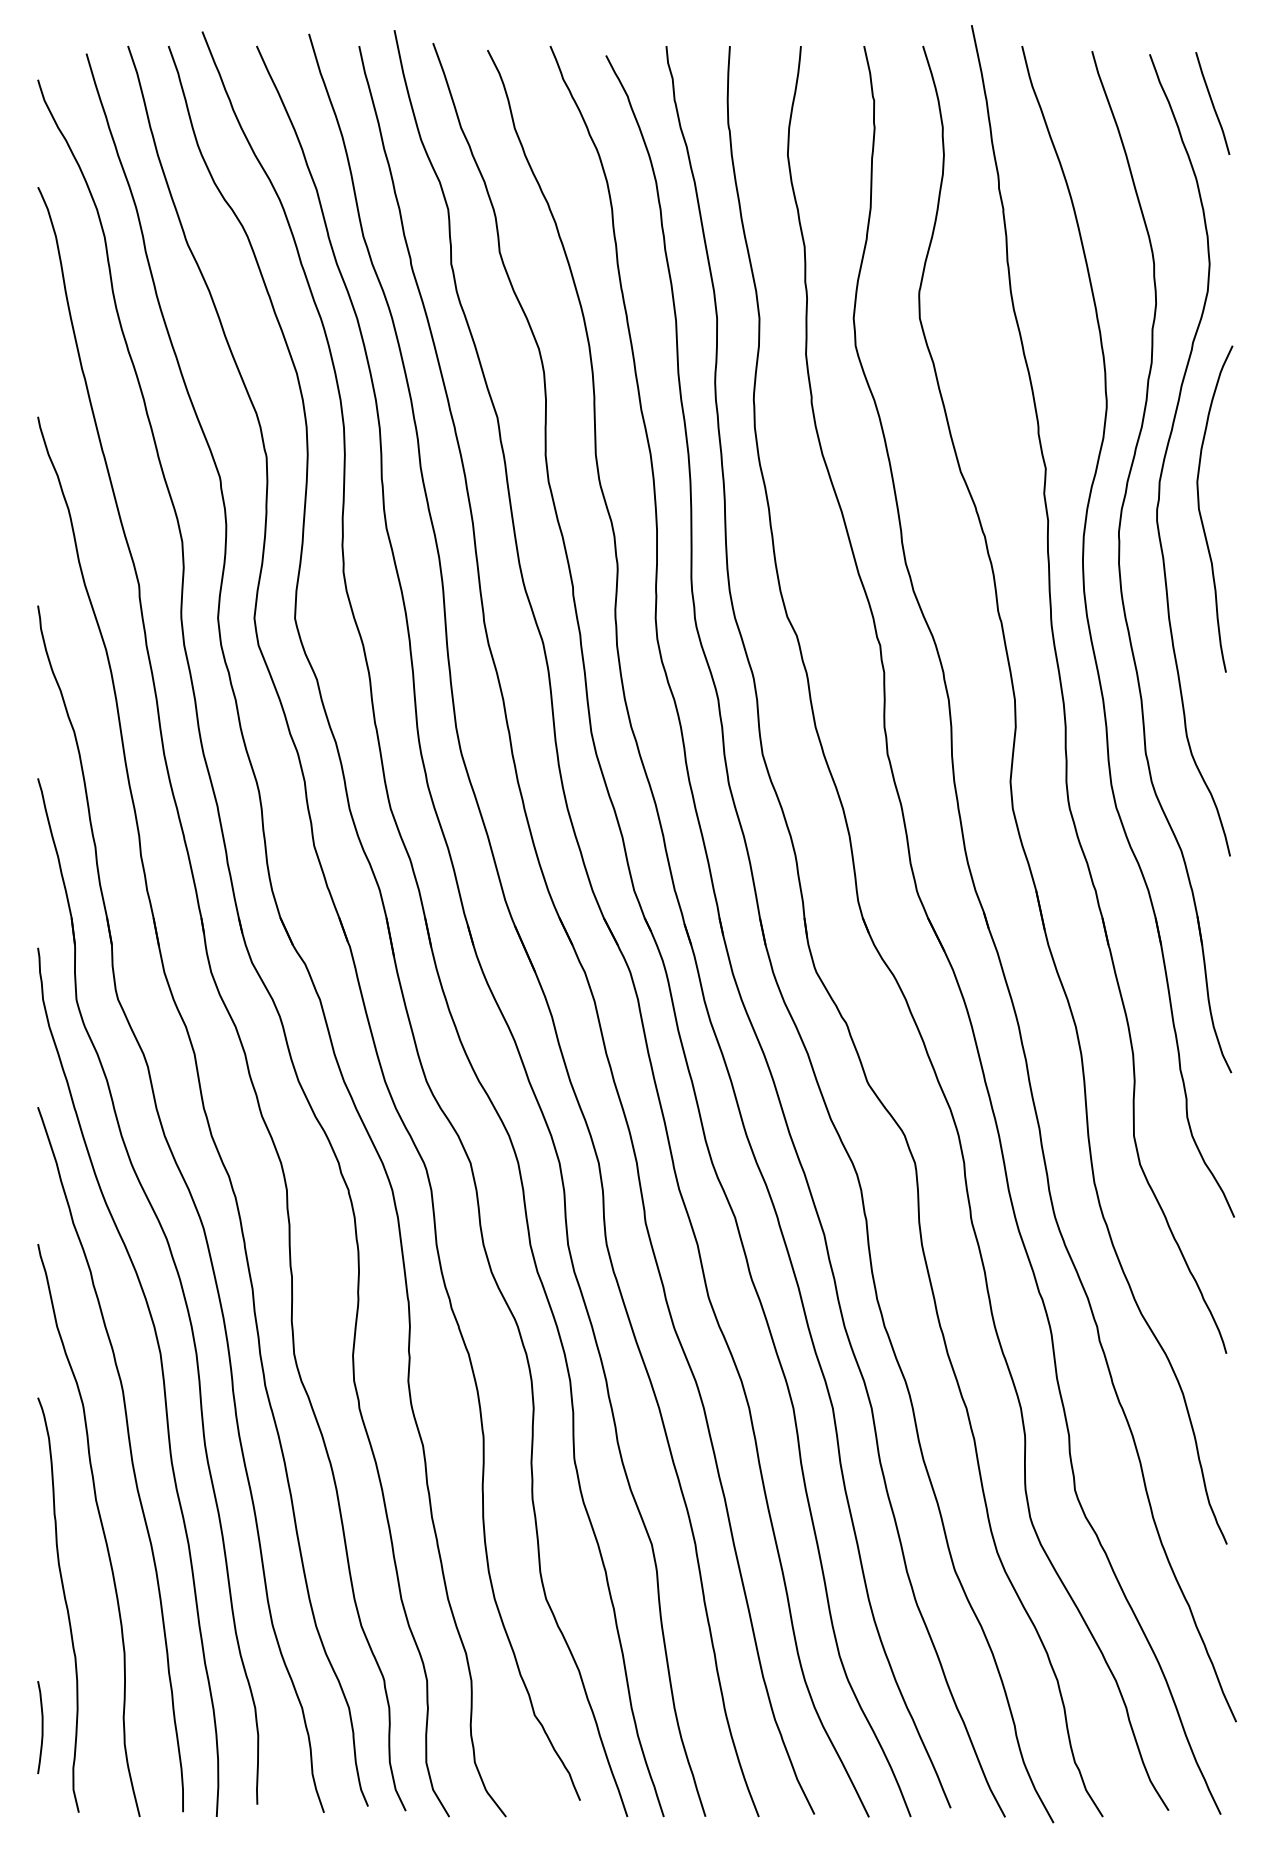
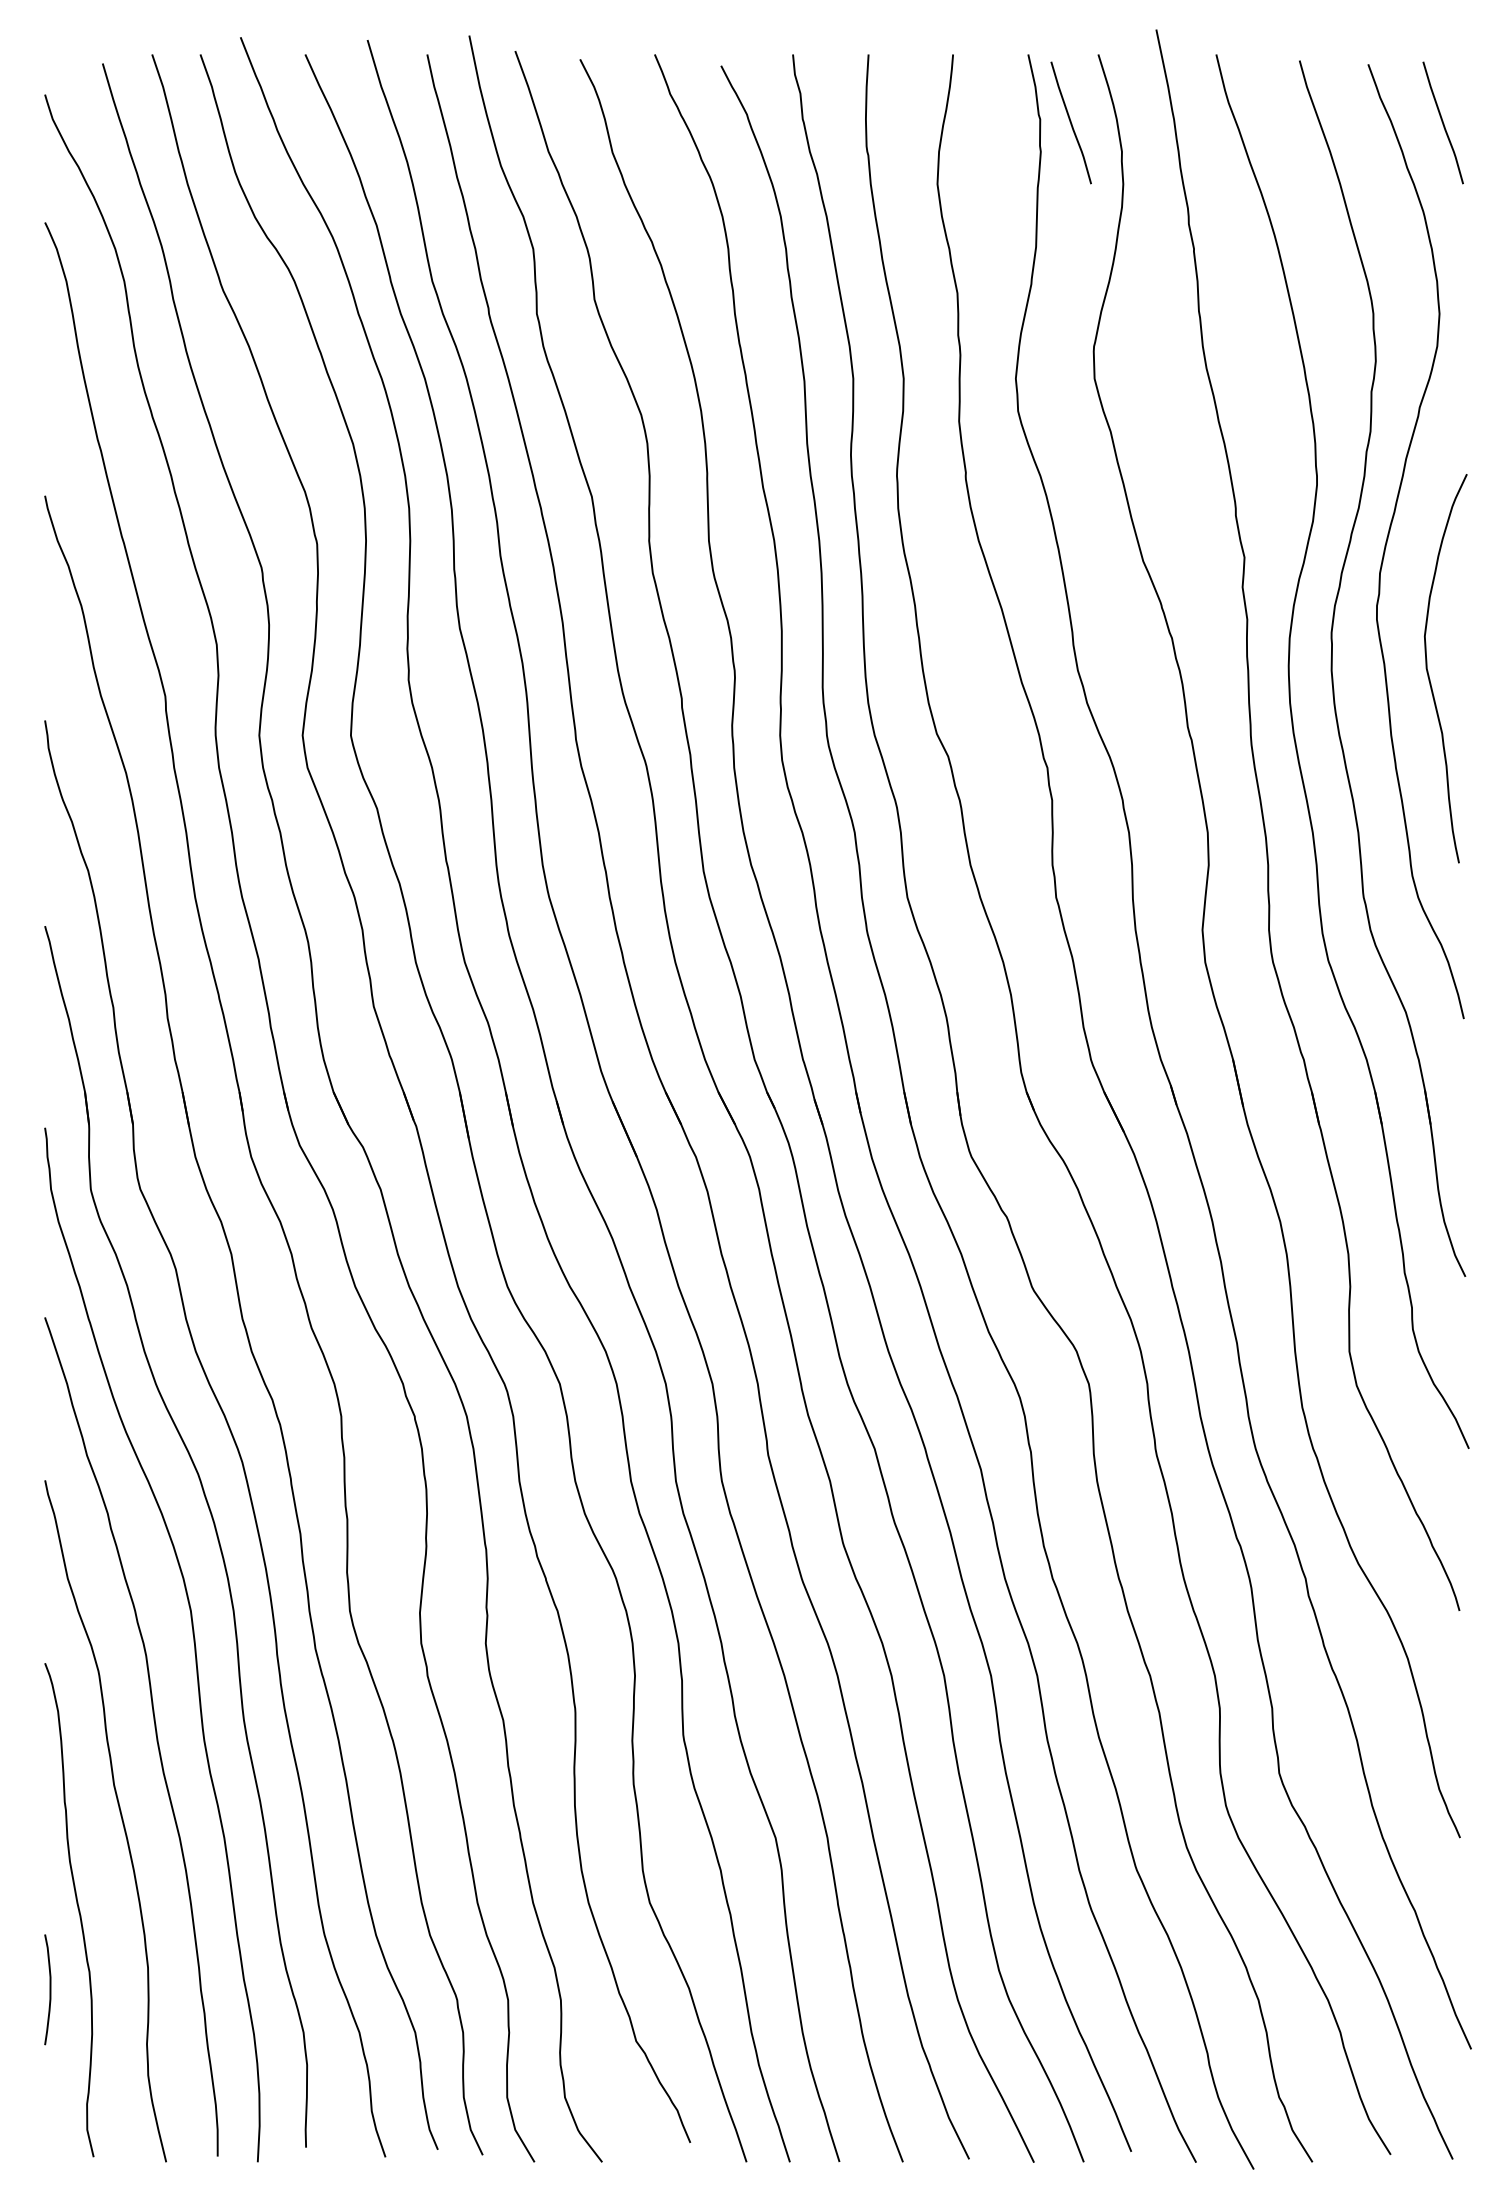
curve: (899, 103) -> (1070, 122), added
curve: (1200, 510) -> (1428, 670), moved
curve: (41, 1727) -> (49, 1989), moved

